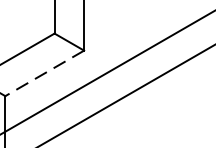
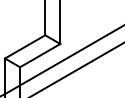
line: (43, 73) -> (39, 55), dashed -> solid

